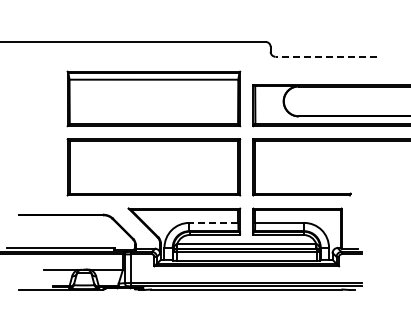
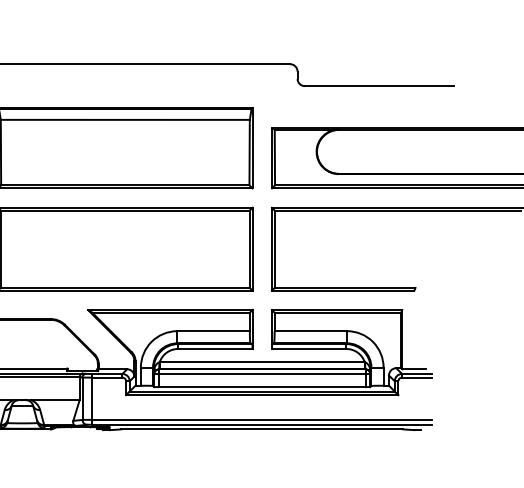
line: (326, 56) -> (379, 85), dashed -> solid
line: (213, 222) -> (213, 330), dashed -> solid

